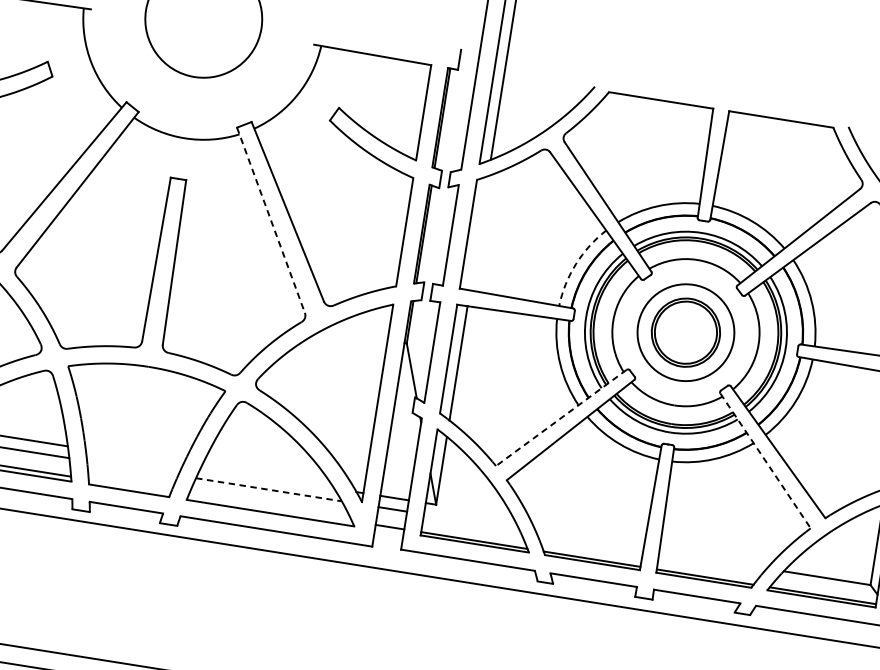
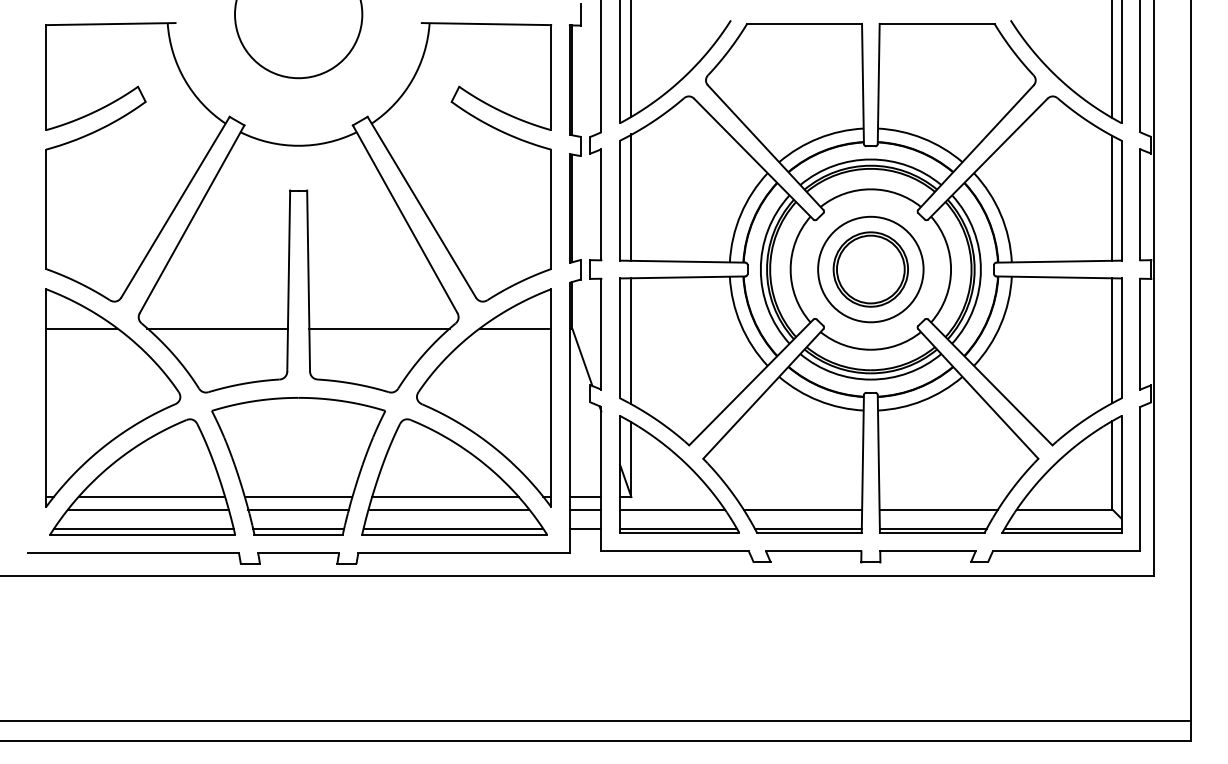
line: (271, 220) -> (405, 219), dashed -> solid
line: (479, 233) -> (631, 197), added
arc: (575, 264) -> (740, 214), dashed -> solid
line: (85, 292) -> (217, 328), added
line: (231, 315) -> (379, 328), added
line: (355, 335) -> (515, 328), added
line: (560, 417) -> (750, 382), dashed -> solid
line: (134, 457) -> (298, 497), added
line: (765, 461) -> (978, 394), dashed -> solid
line: (132, 468) -> (298, 509), added
line: (267, 478) -> (445, 497), added
line: (129, 486) -> (298, 529), added
line: (269, 489) -> (449, 509), dashed -> solid
line: (270, 508) -> (453, 529), added
line: (471, 521) -> (672, 509), added
line: (589, 540) -> (802, 509), added
line: (712, 559) -> (938, 509), added

